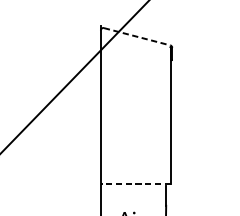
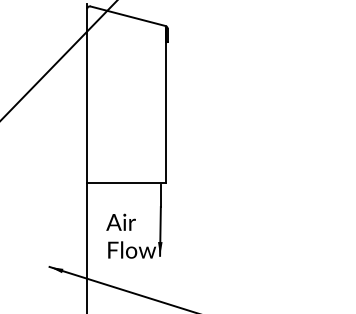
line: (137, 36) -> (128, 16), dashed -> solid
line: (135, 184) -> (126, 182), dashed -> solid

